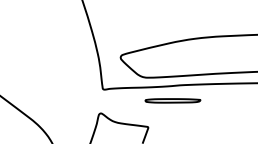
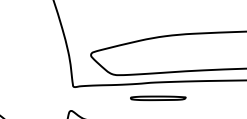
part: (172, 100) -> (157, 97), moved

